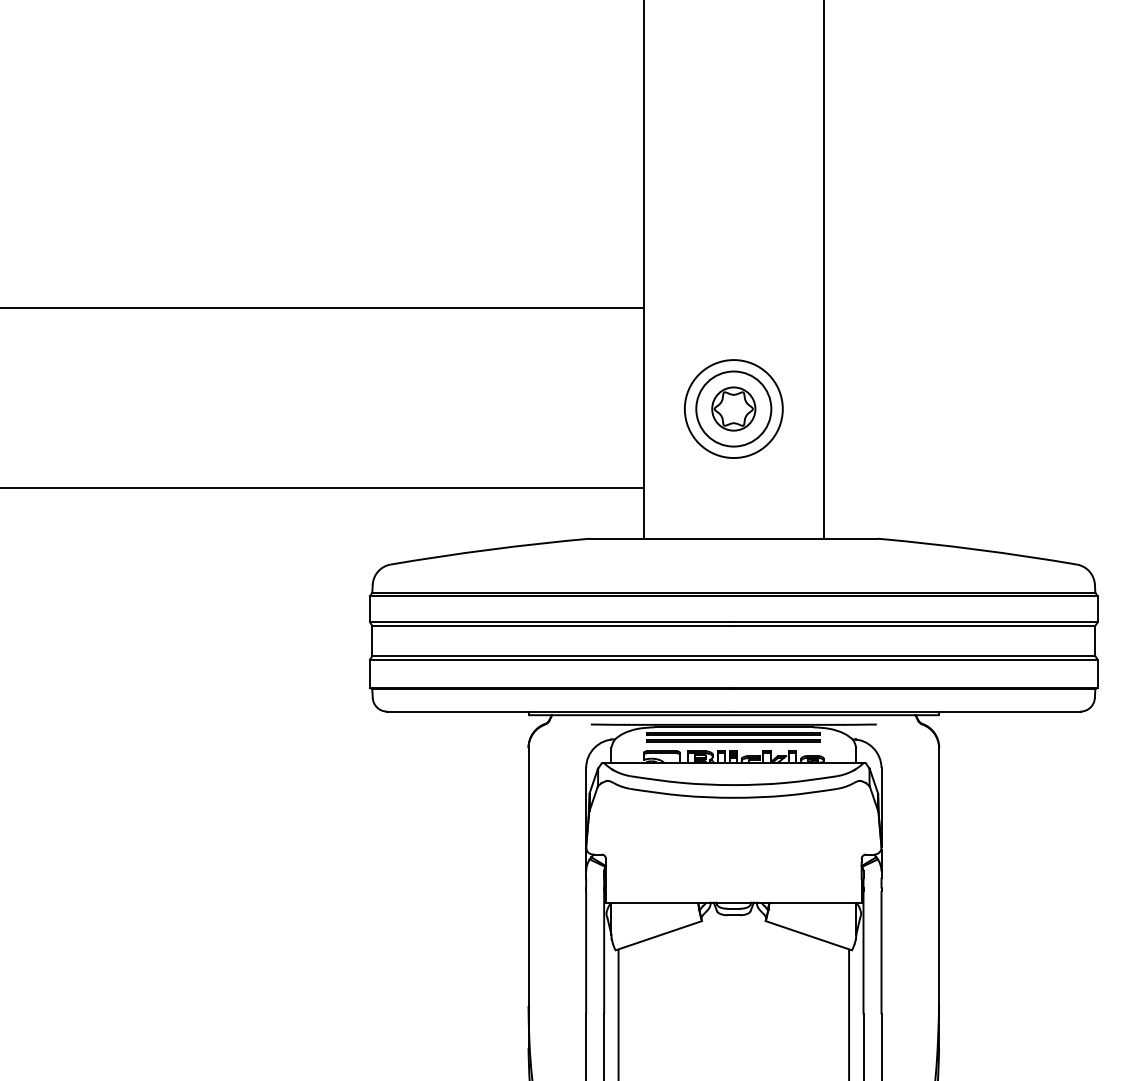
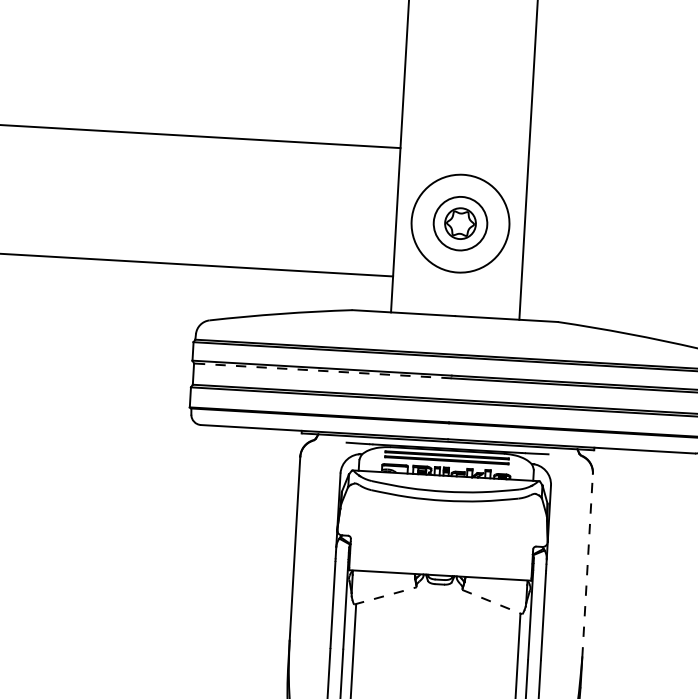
circle: (733, 409) -> (460, 223), size x1.4
line: (553, 626) -> (323, 371), solid -> dashed
line: (939, 877) -> (587, 565), solid -> dashed
line: (659, 935) -> (385, 595), solid -> dashed
line: (809, 935) -> (492, 601), solid -> dashed

